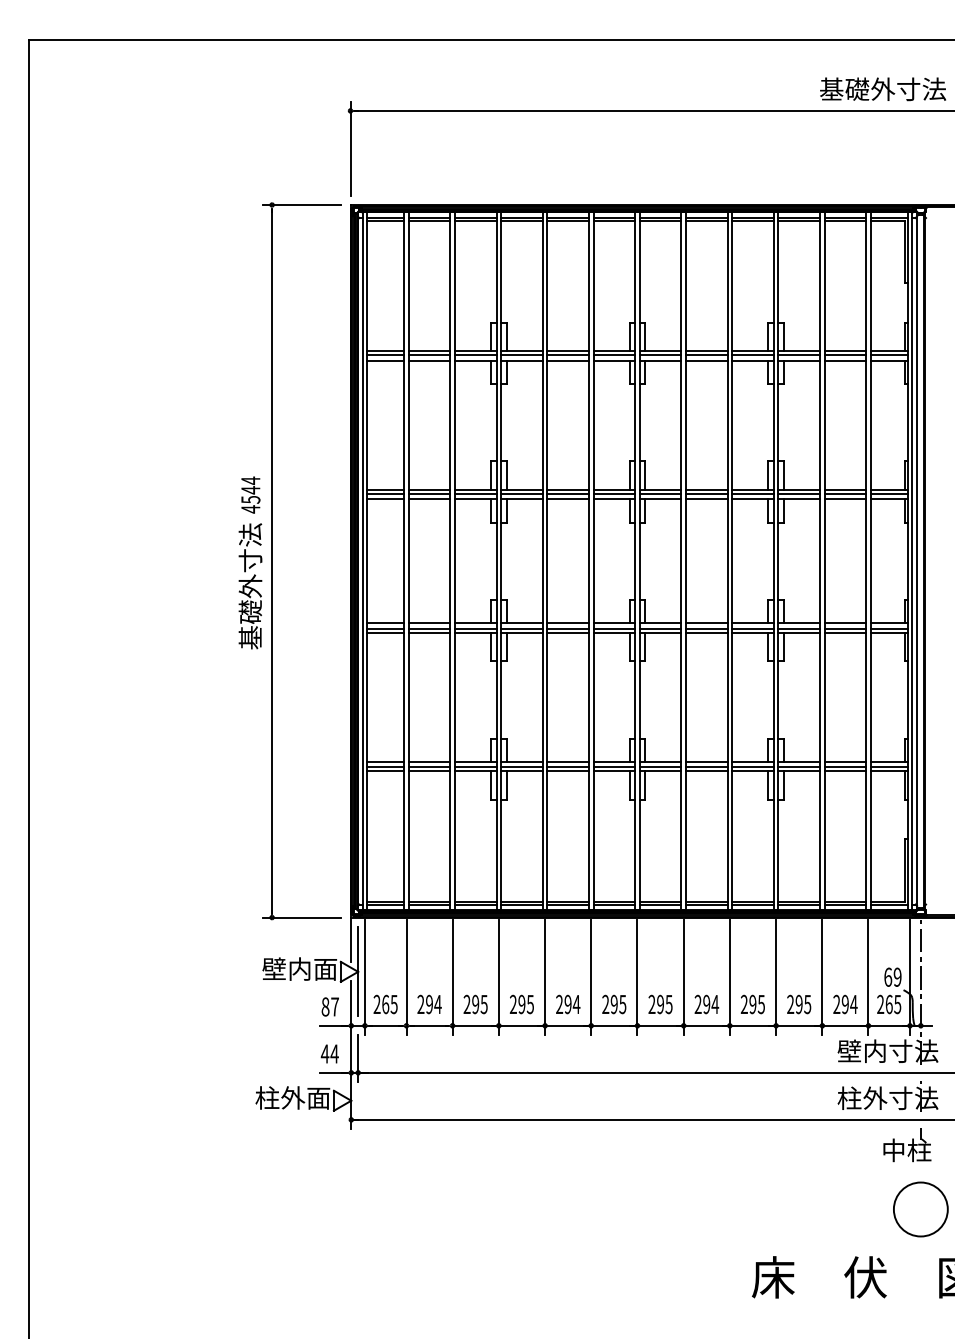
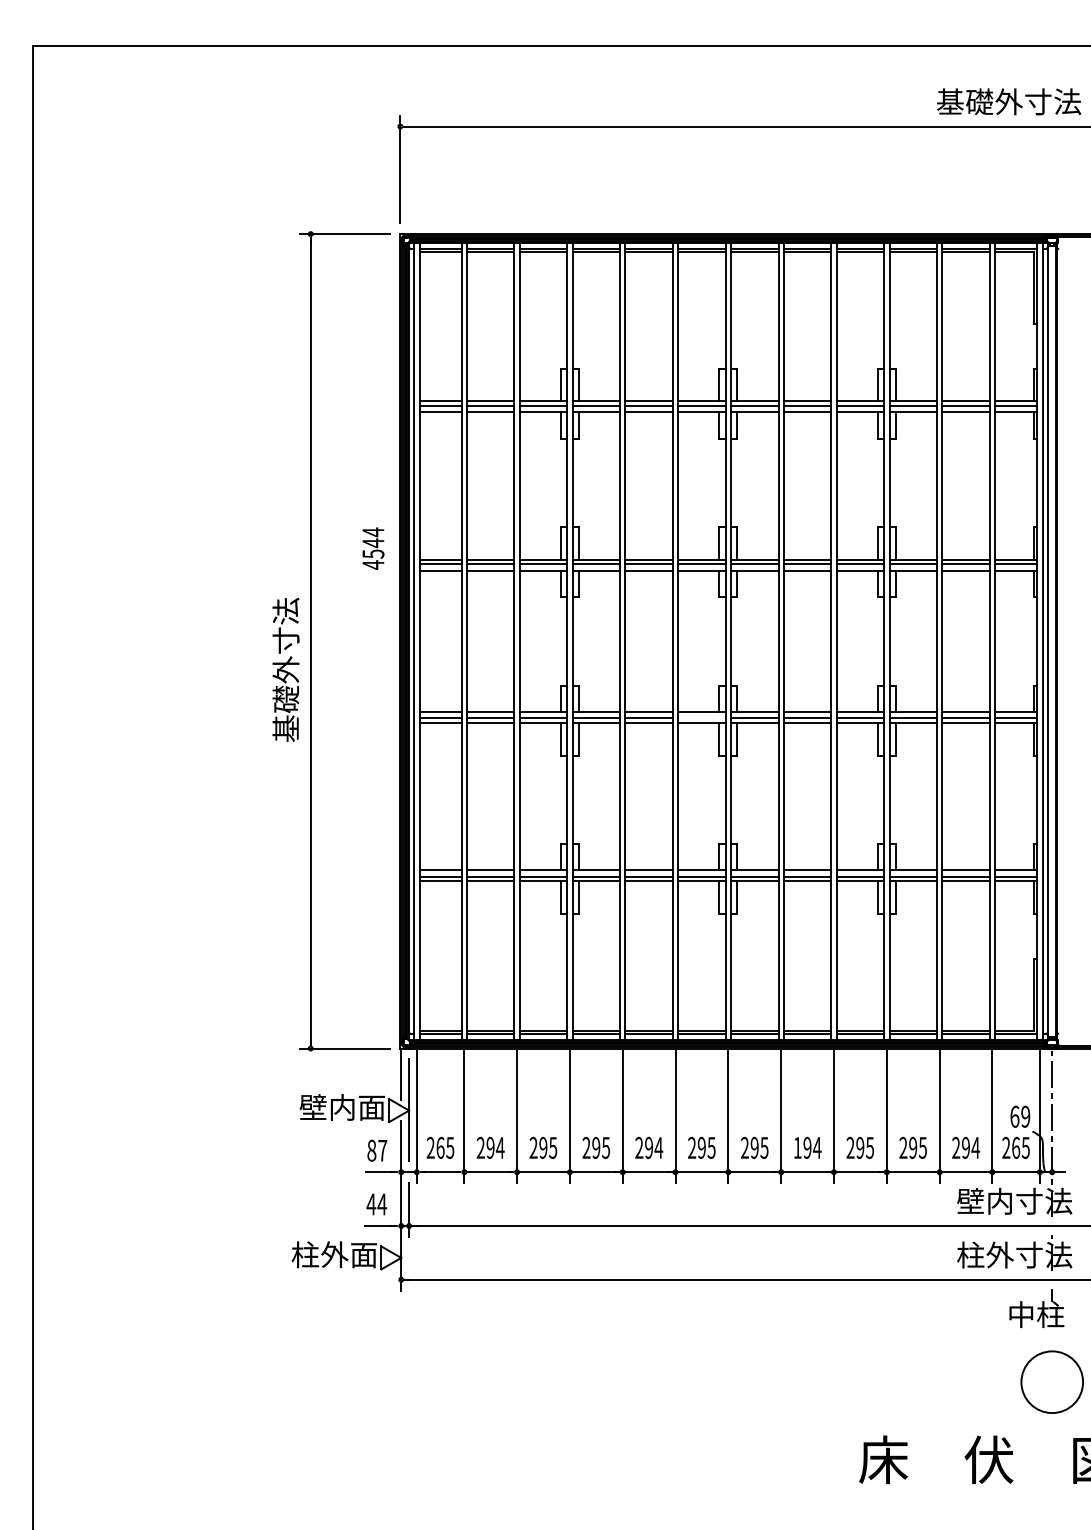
text: (250, 494) -> (373, 548), moved
line: (613, 628) -> (701, 718), removed
text: (697, 1004) -> (797, 1147), 294 -> 194

